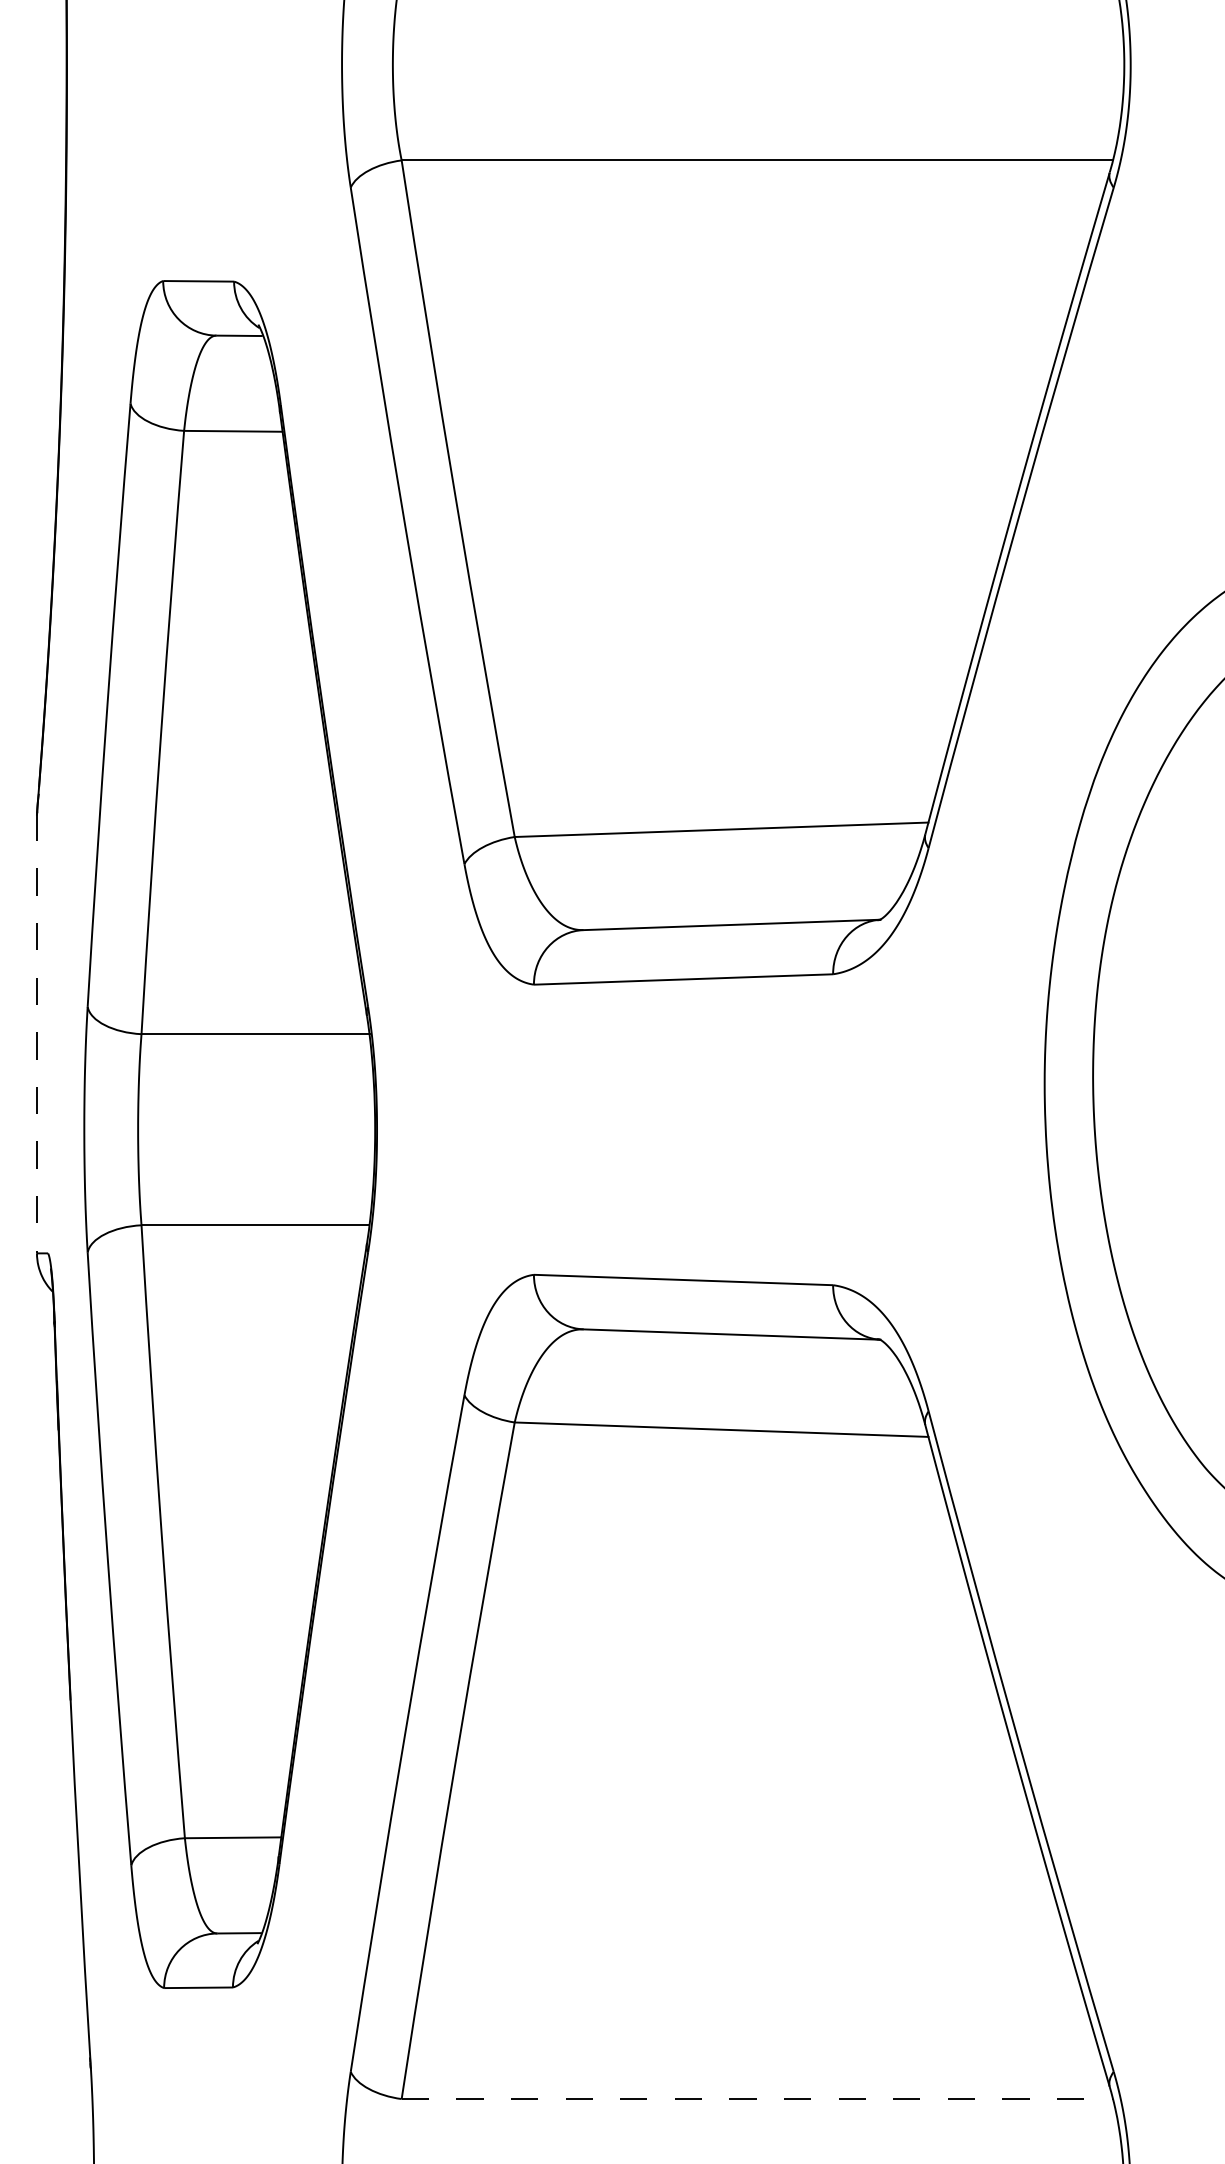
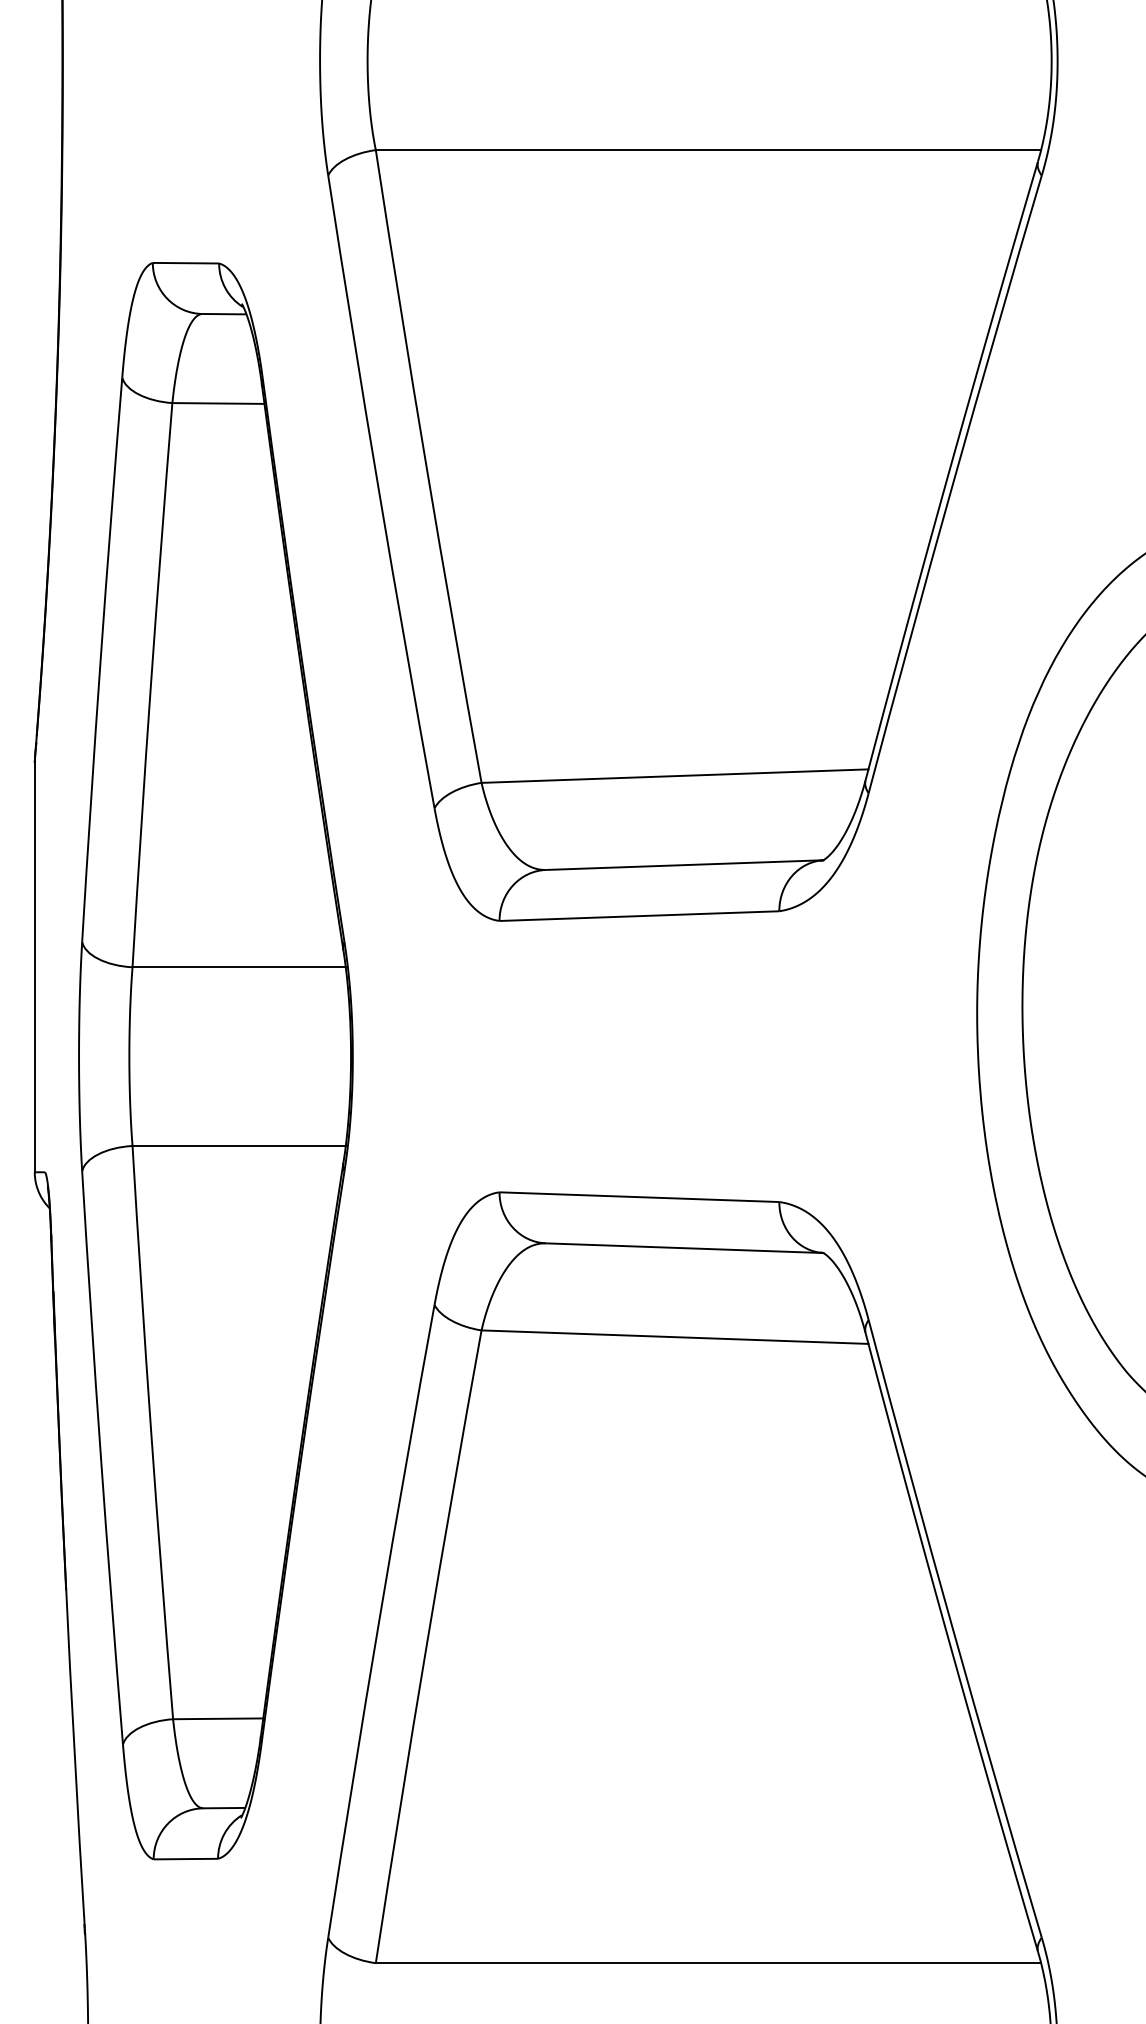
line: (36, 1033) -> (34, 966), dashed -> solid
line: (757, 2099) -> (708, 1963), dashed -> solid

